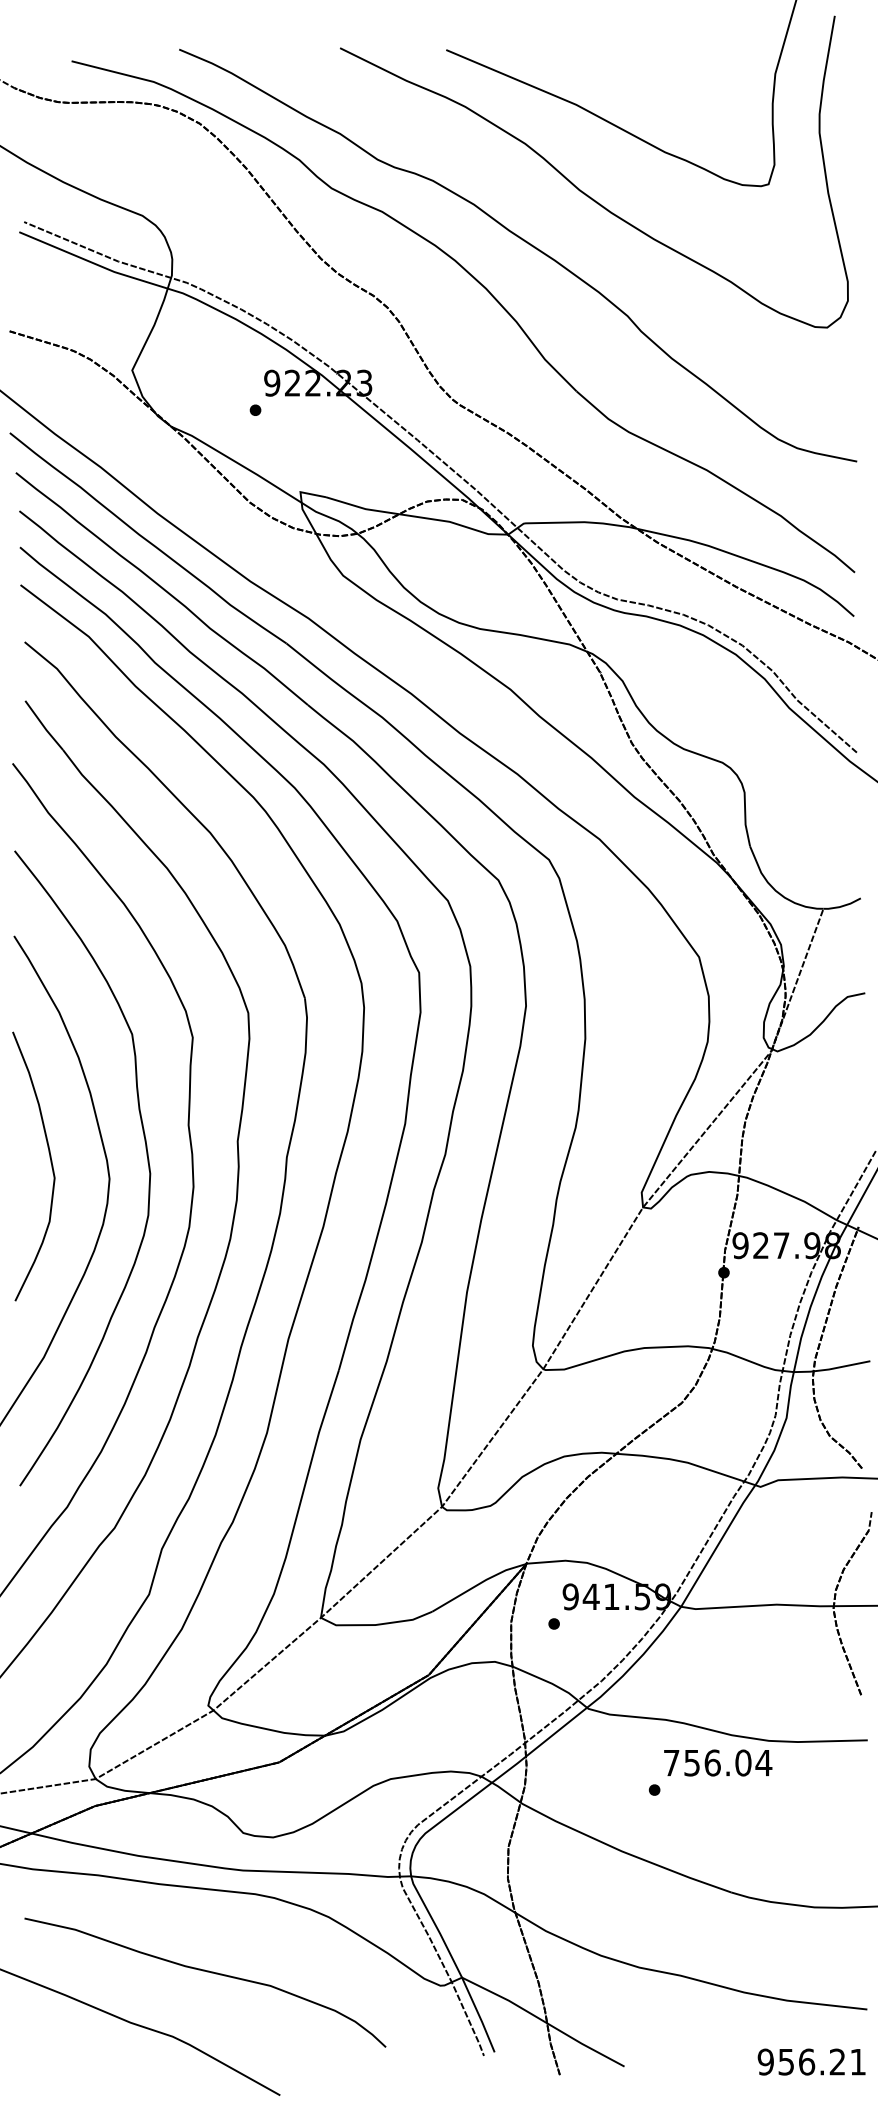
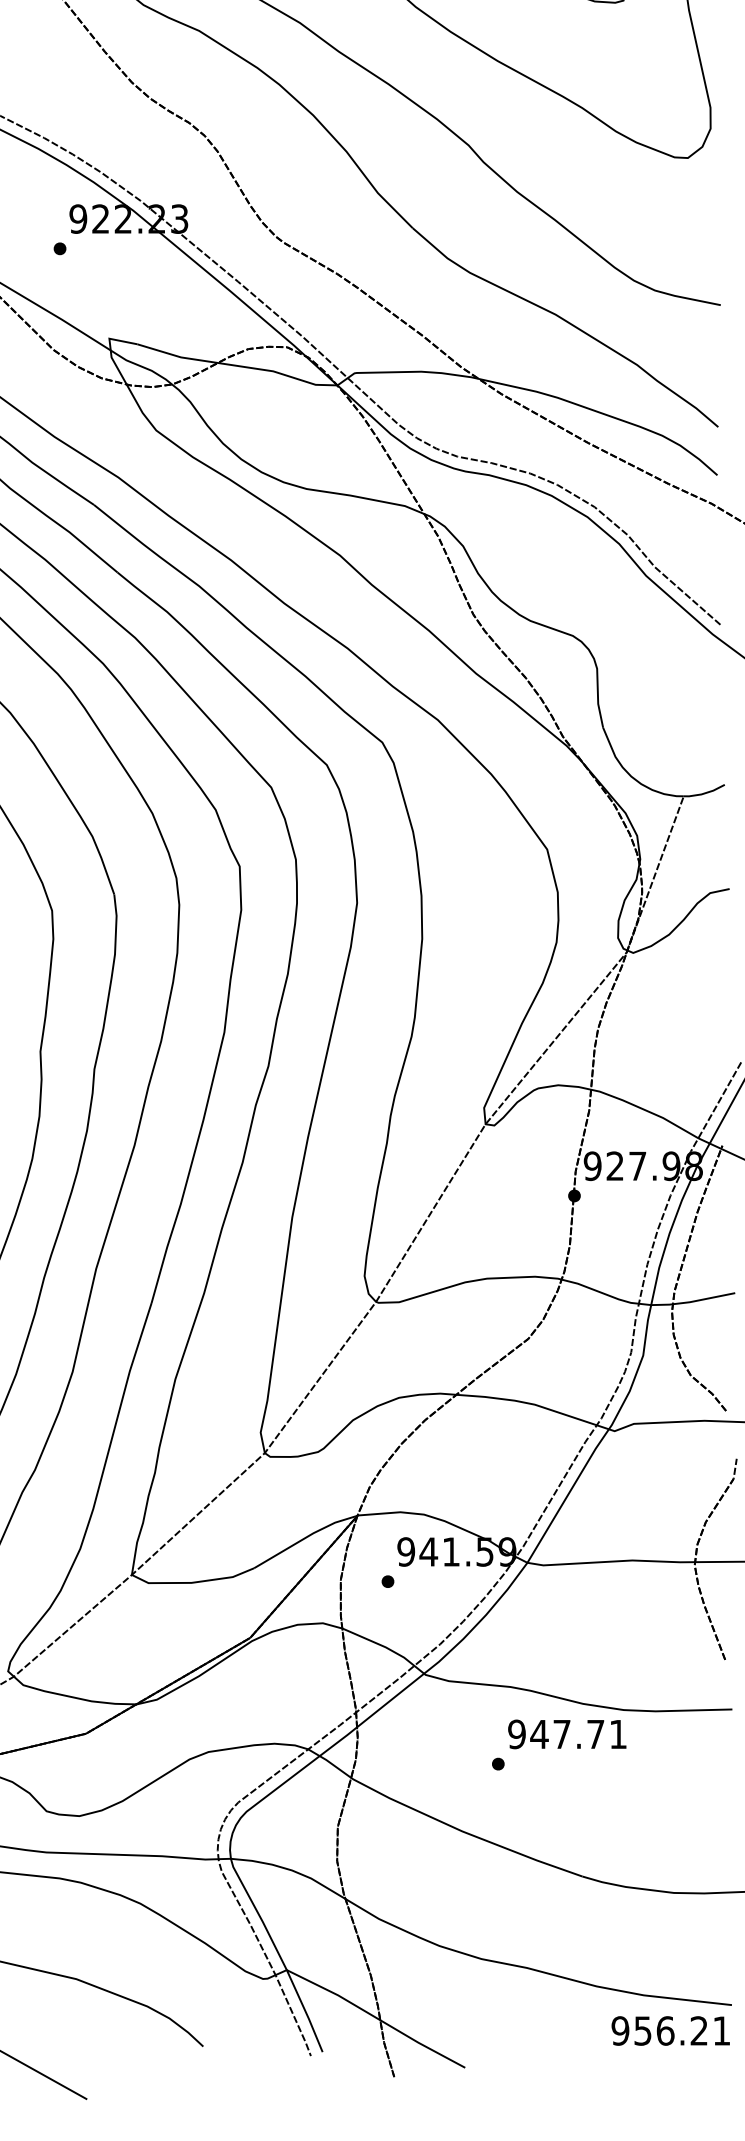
text: (717, 1762) -> (567, 1733), 756.04 -> 947.71
text: (811, 2061) -> (670, 2030), moved

